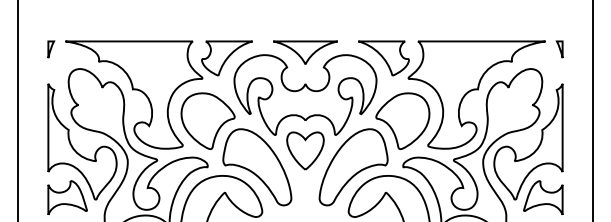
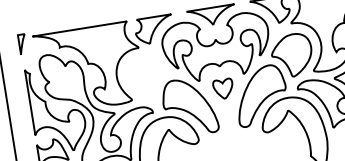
part: (51, 49) -> (23, 44), size x1.6
part: (207, 121) -> (147, 78), removed
part: (305, 150) -> (223, 88), size x0.7

